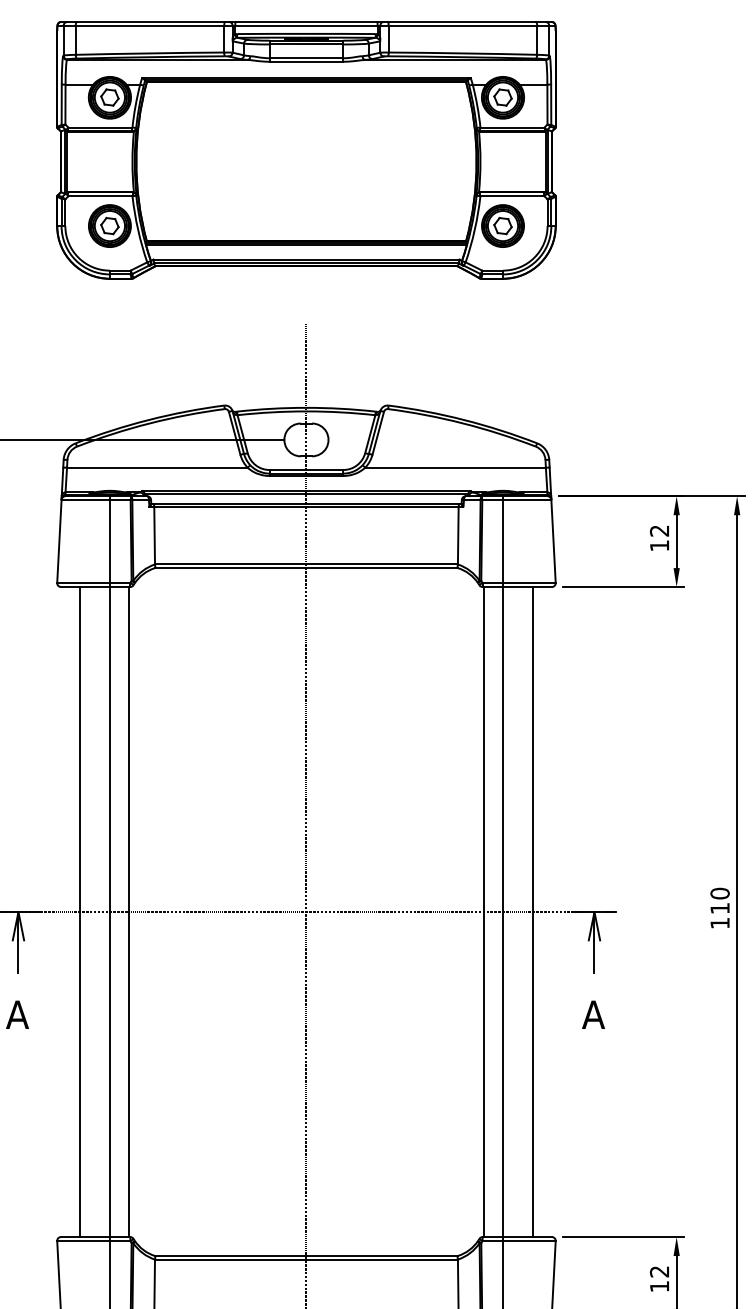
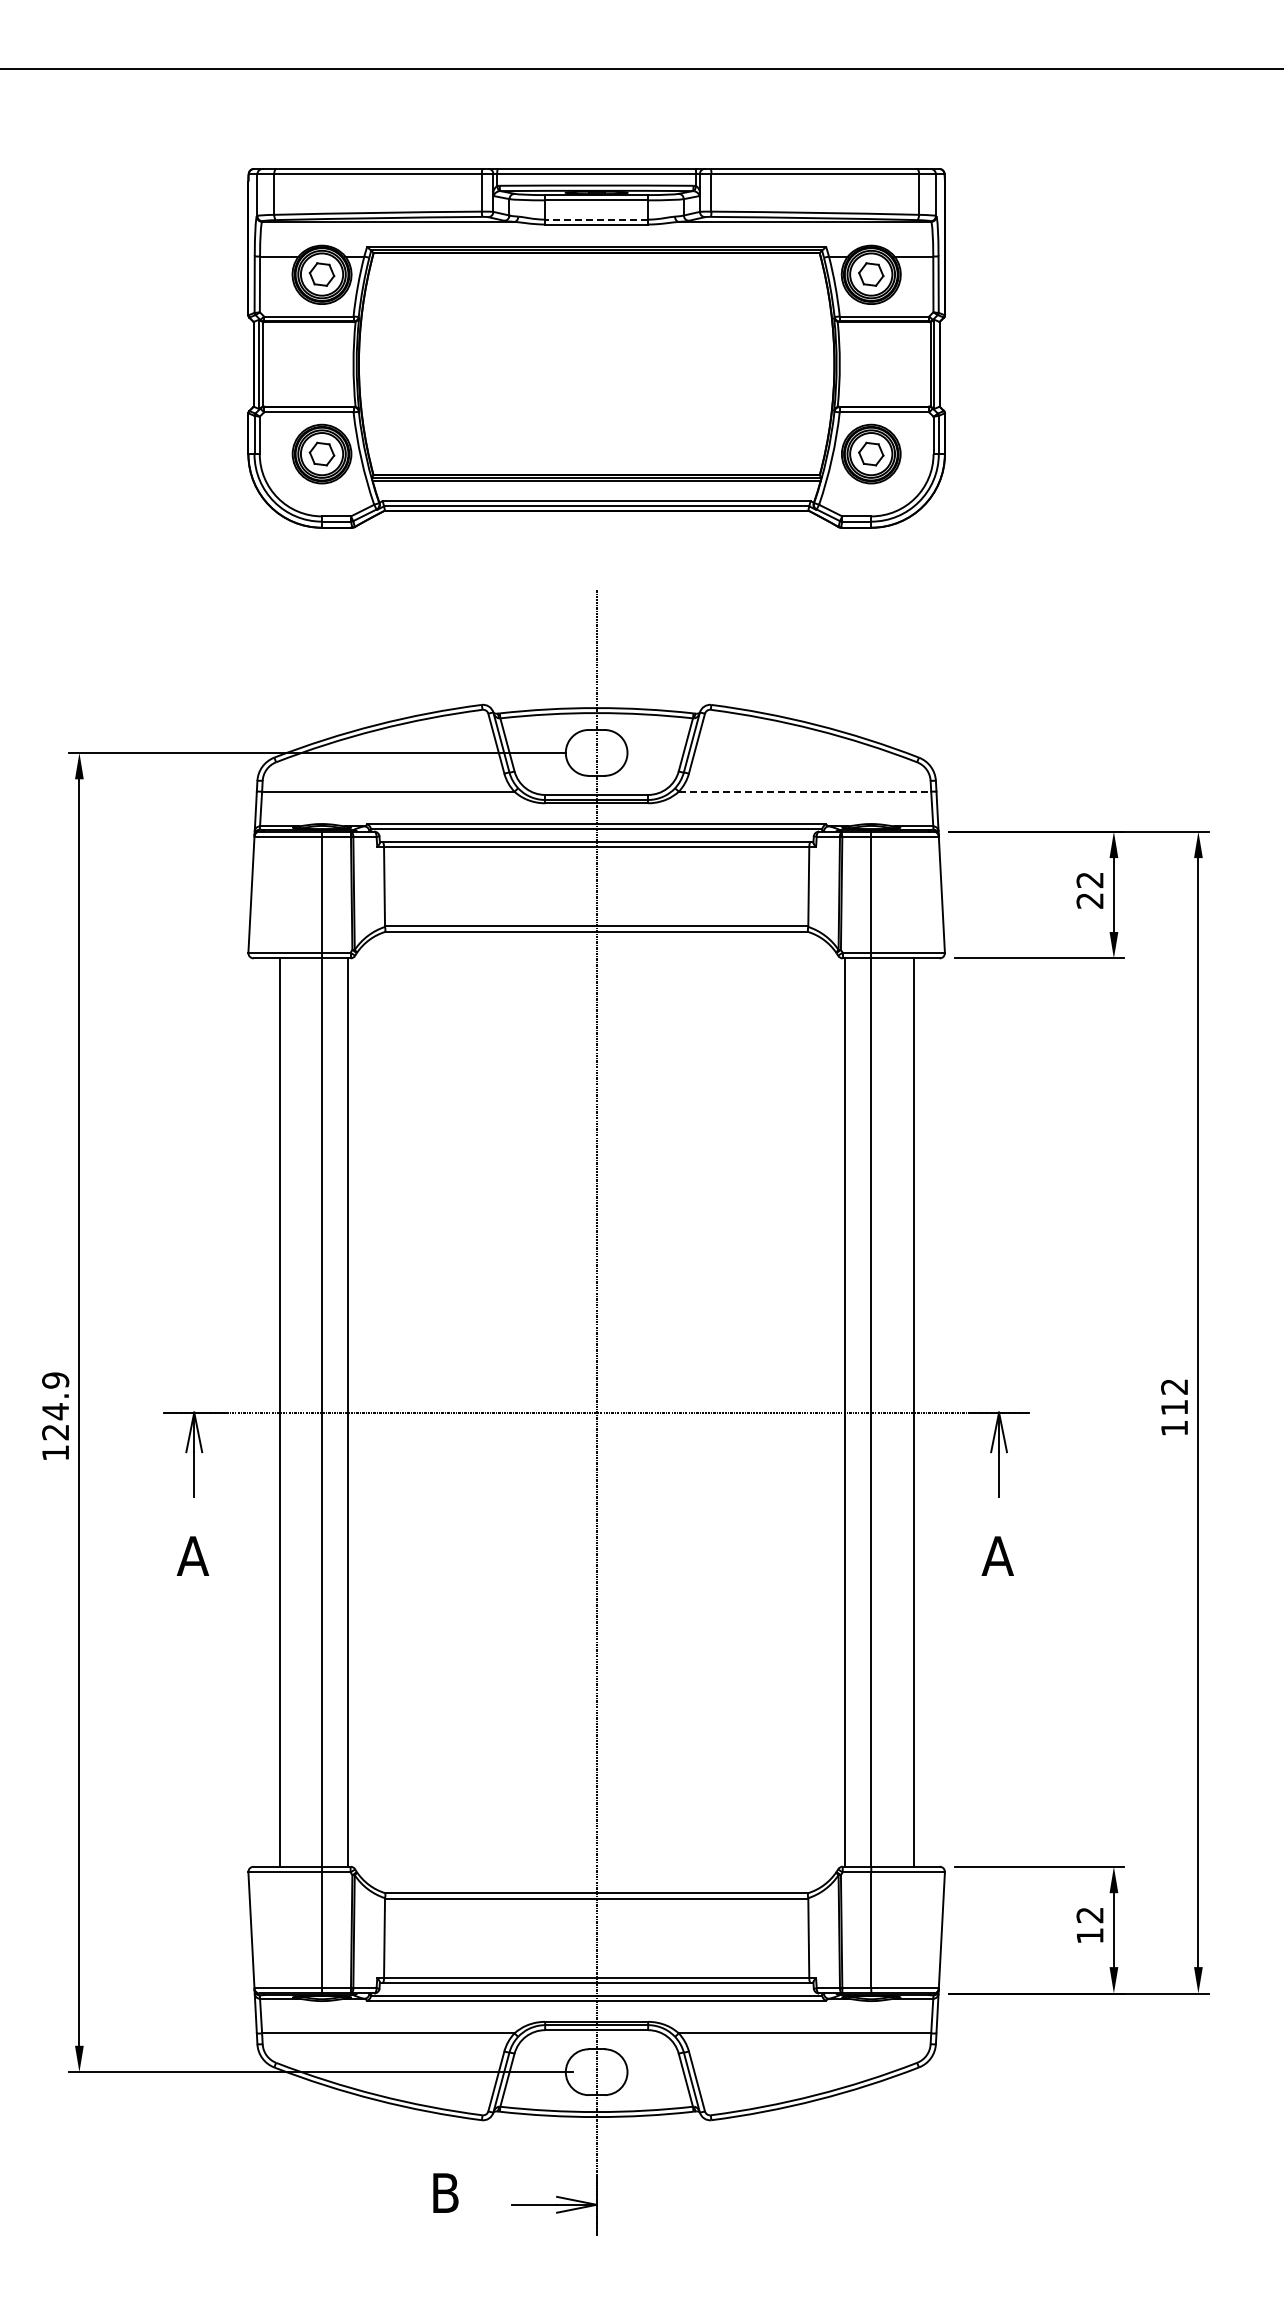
line: (306, 58) -> (596, 219), solid -> dashed
line: (455, 467) -> (805, 791), solid -> dashed
text: (659, 545) -> (1089, 900), 12 -> 22
text: (720, 893) -> (1174, 1386), 110 -> 112

